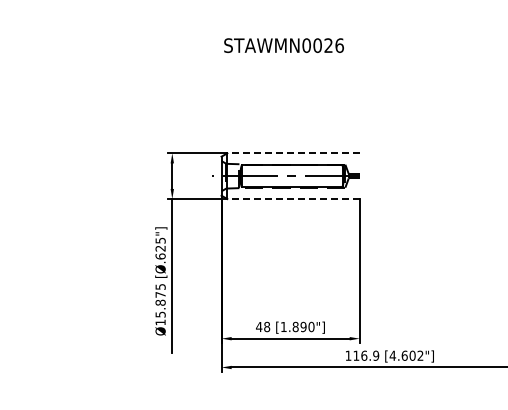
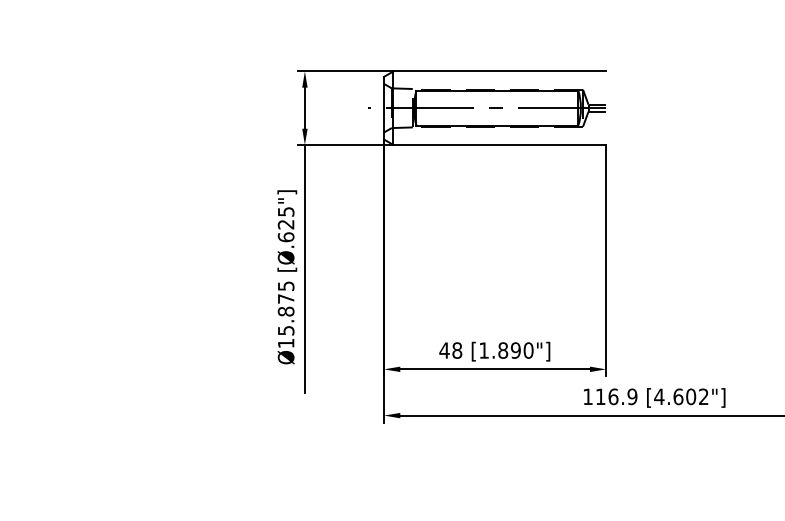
line: (293, 153) -> (499, 71), dashed -> solid
line: (293, 199) -> (499, 145), dashed -> solid

